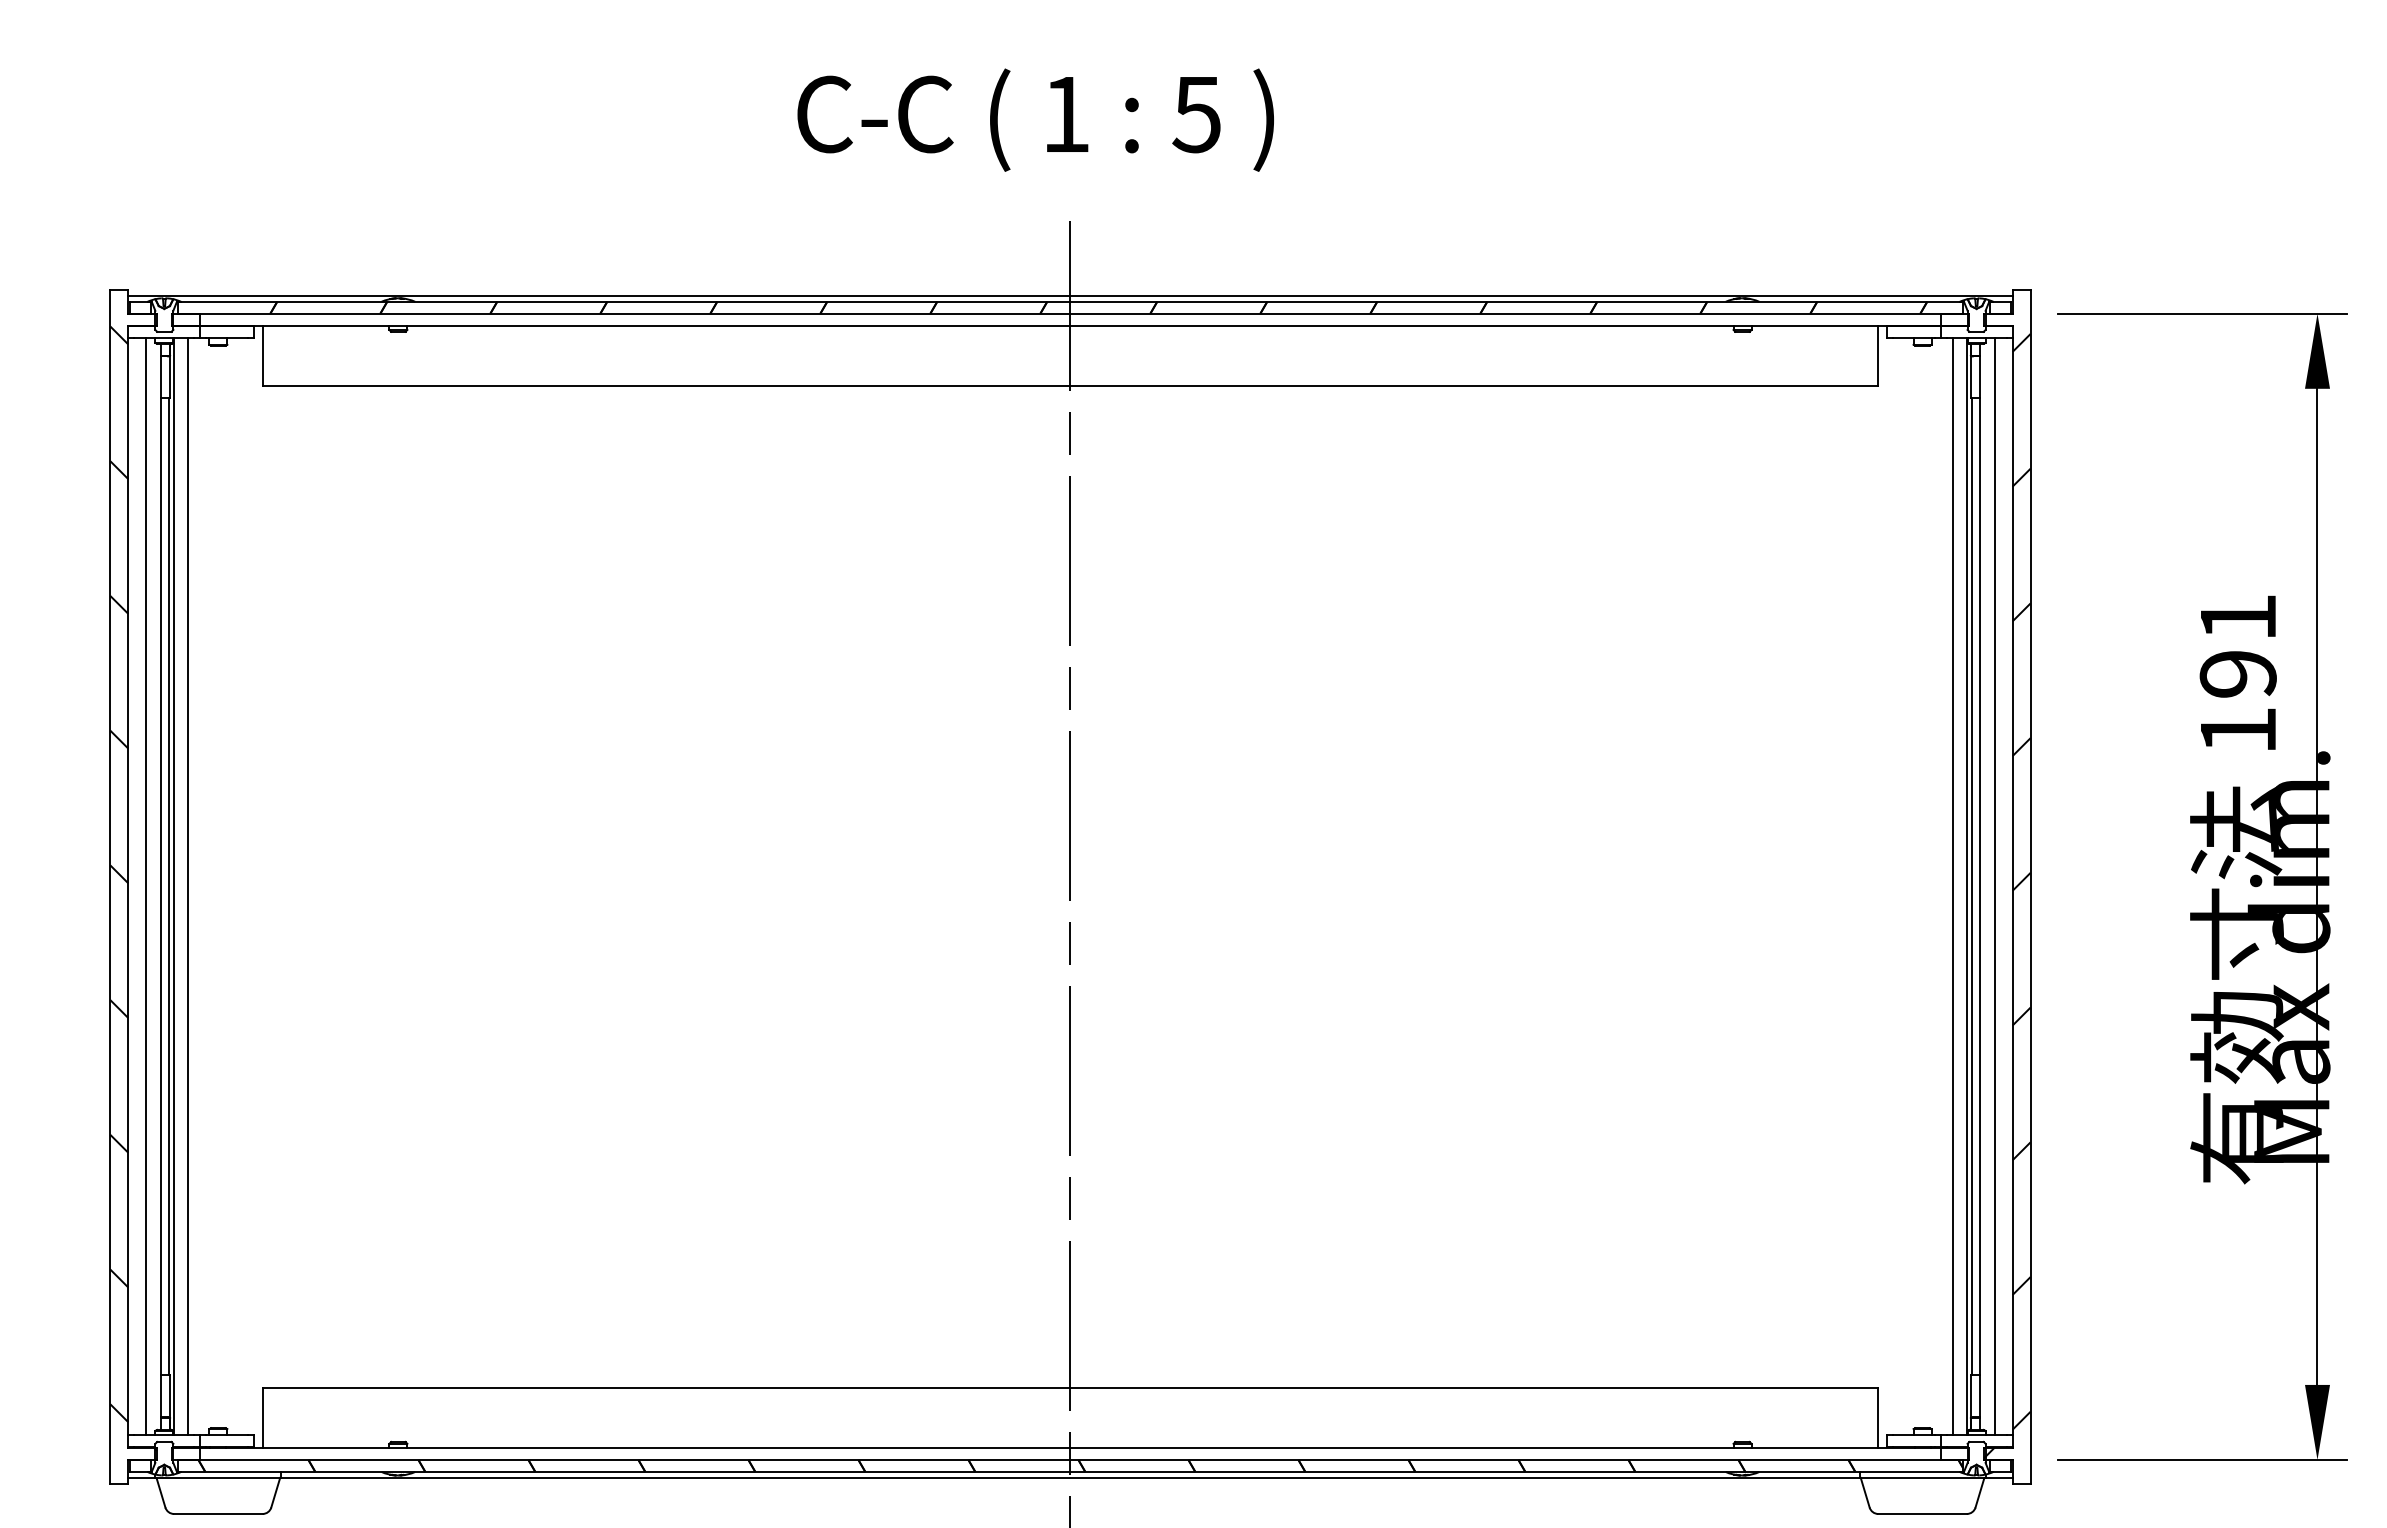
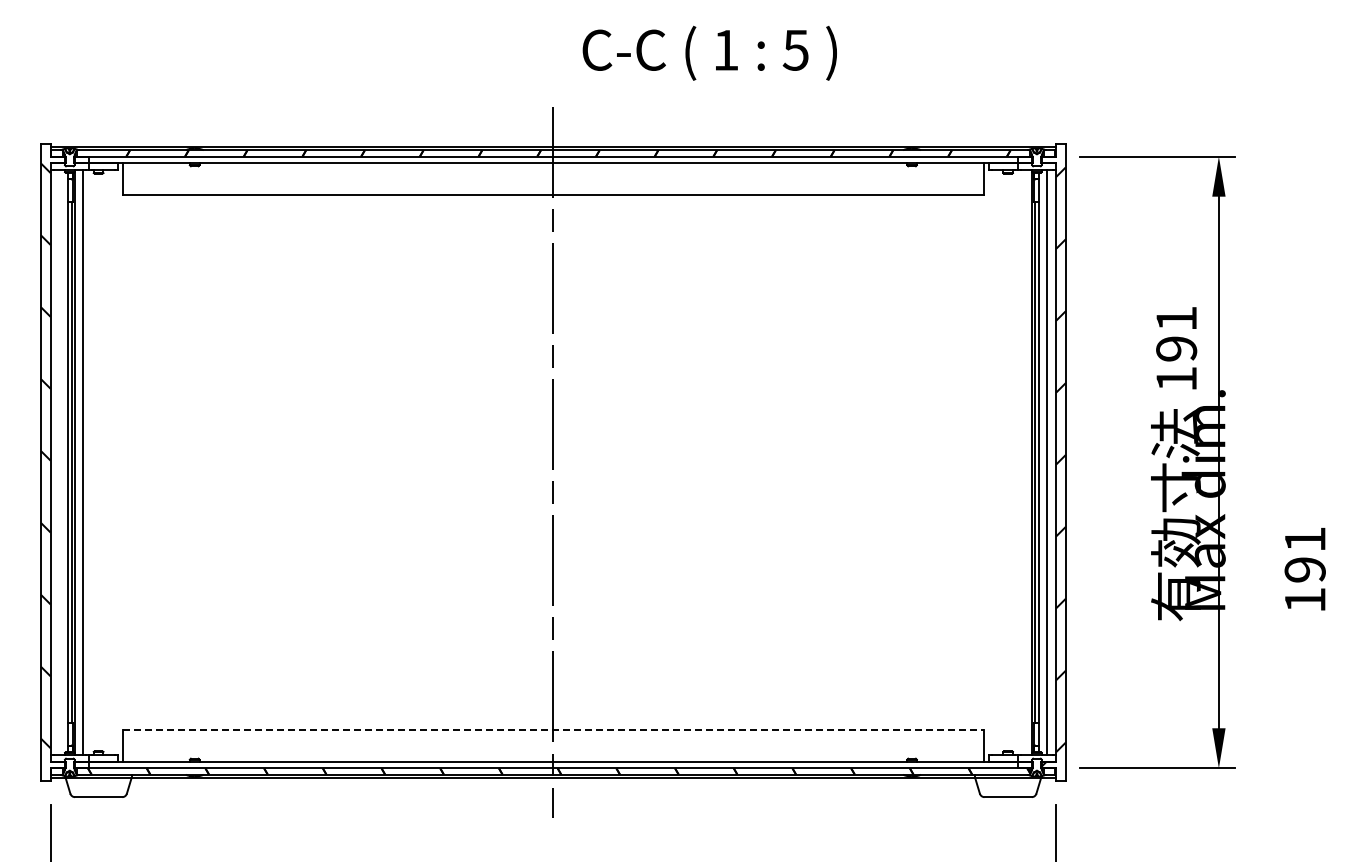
text: (1035, 118) -> (709, 52), moved
line: (146, 886) -> (60, 462), removed
line: (1953, 886) -> (1024, 462), removed
line: (1070, 1387) -> (553, 729), solid -> dashed

